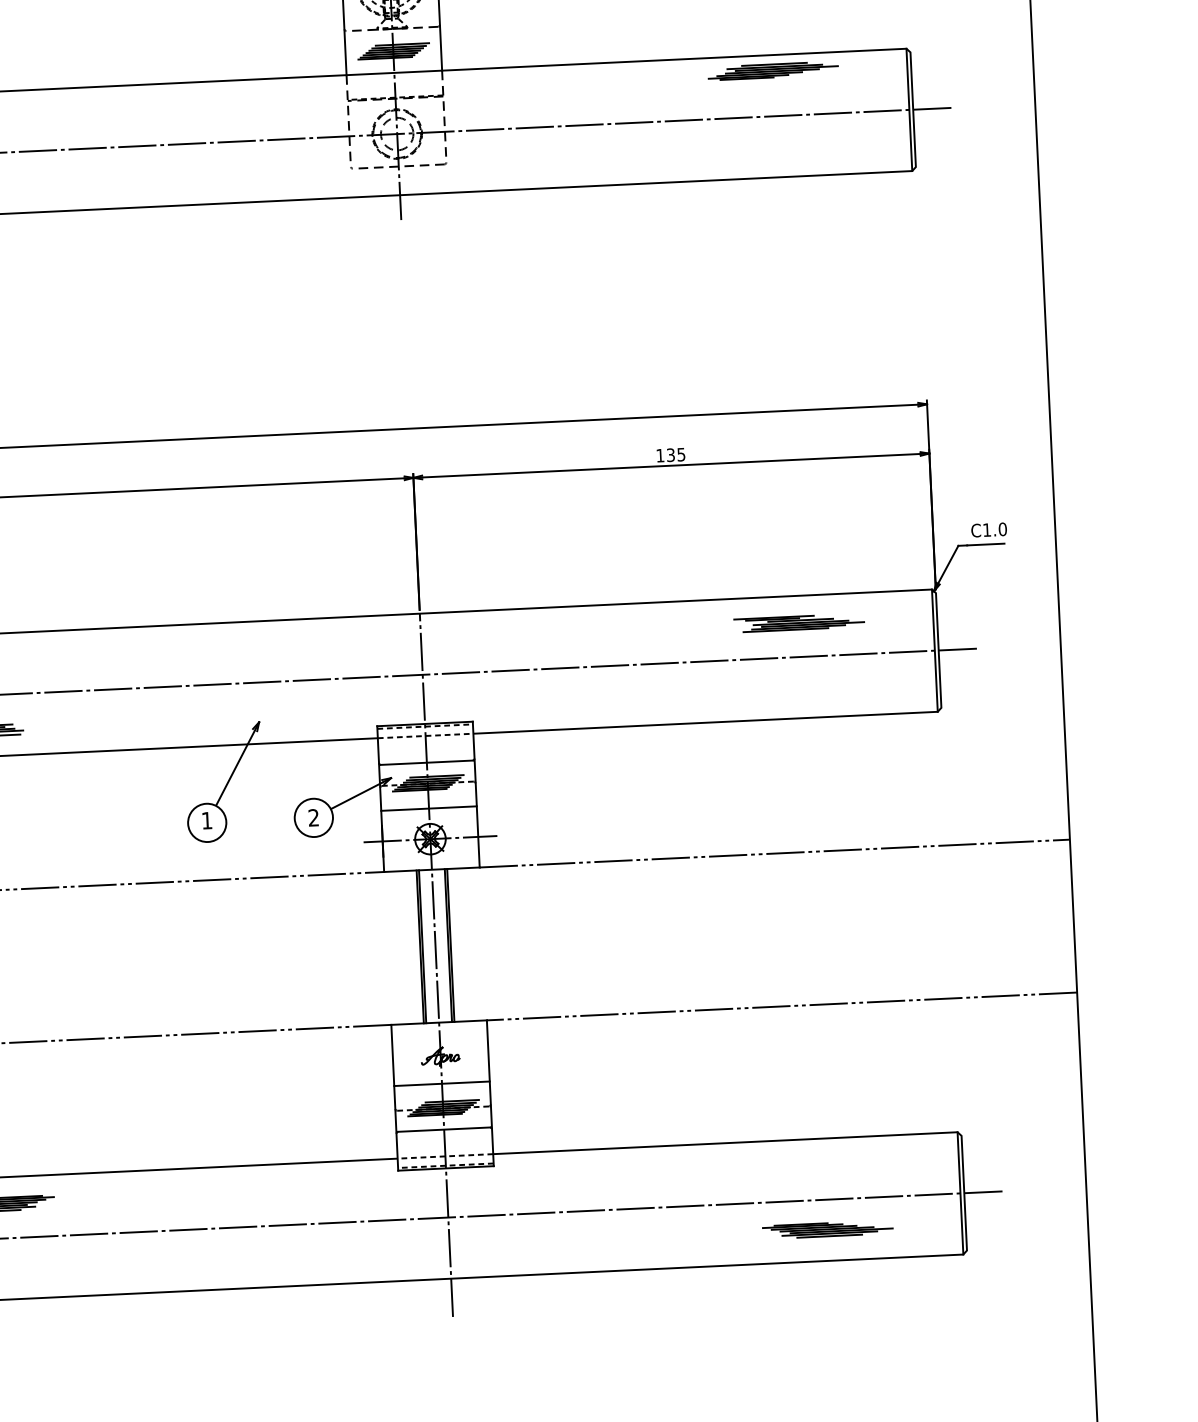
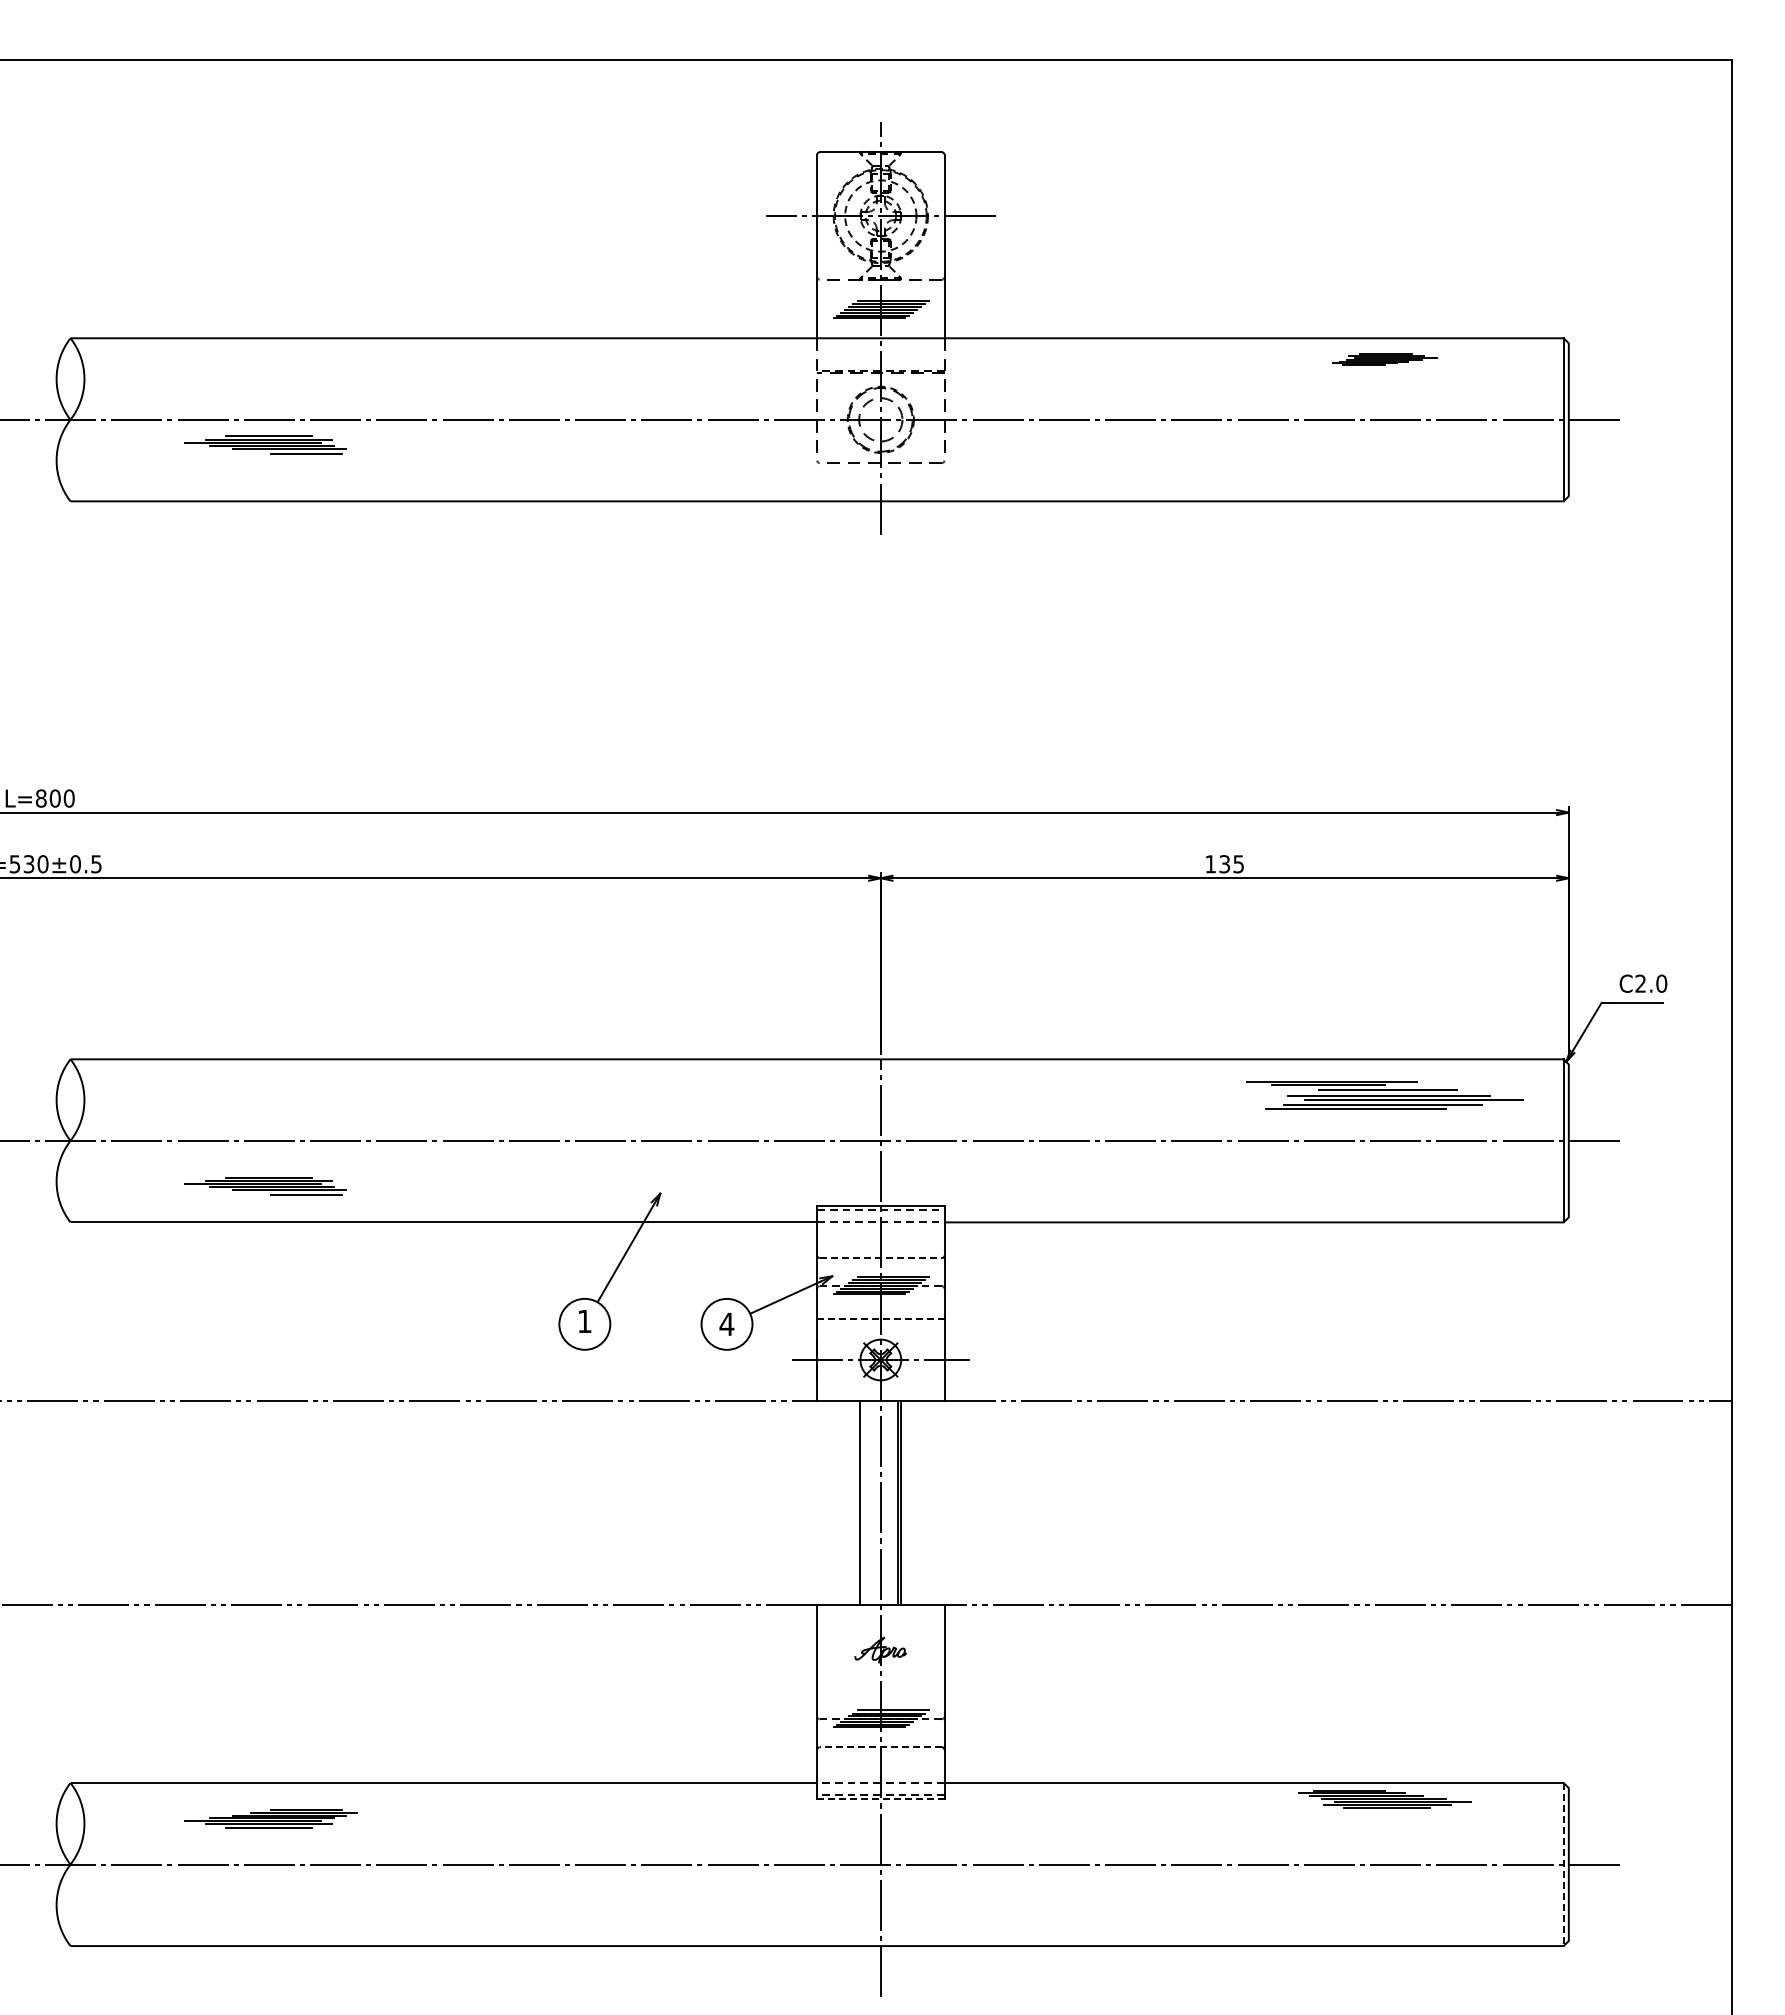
part: (772, 71) -> (1384, 359), size x0.6
text: (986, 529) -> (1640, 983), C1.0 -> C2.0
part: (798, 622) -> (1384, 1095), size x1.6
line: (427, 763) -> (881, 1258), solid -> dashed
line: (428, 808) -> (880, 1319), solid -> dashed
text: (313, 817) -> (726, 1323), 2 -> 4
line: (422, 946) -> (863, 1502), removed
line: (441, 1084) -> (880, 1686), removed
line: (443, 1129) -> (880, 1747), solid -> dashed
line: (445, 1168) -> (880, 1799), solid -> dashed
line: (960, 1193) -> (1563, 1864), solid -> dashed
part: (827, 1229) -> (1384, 1799), moved

